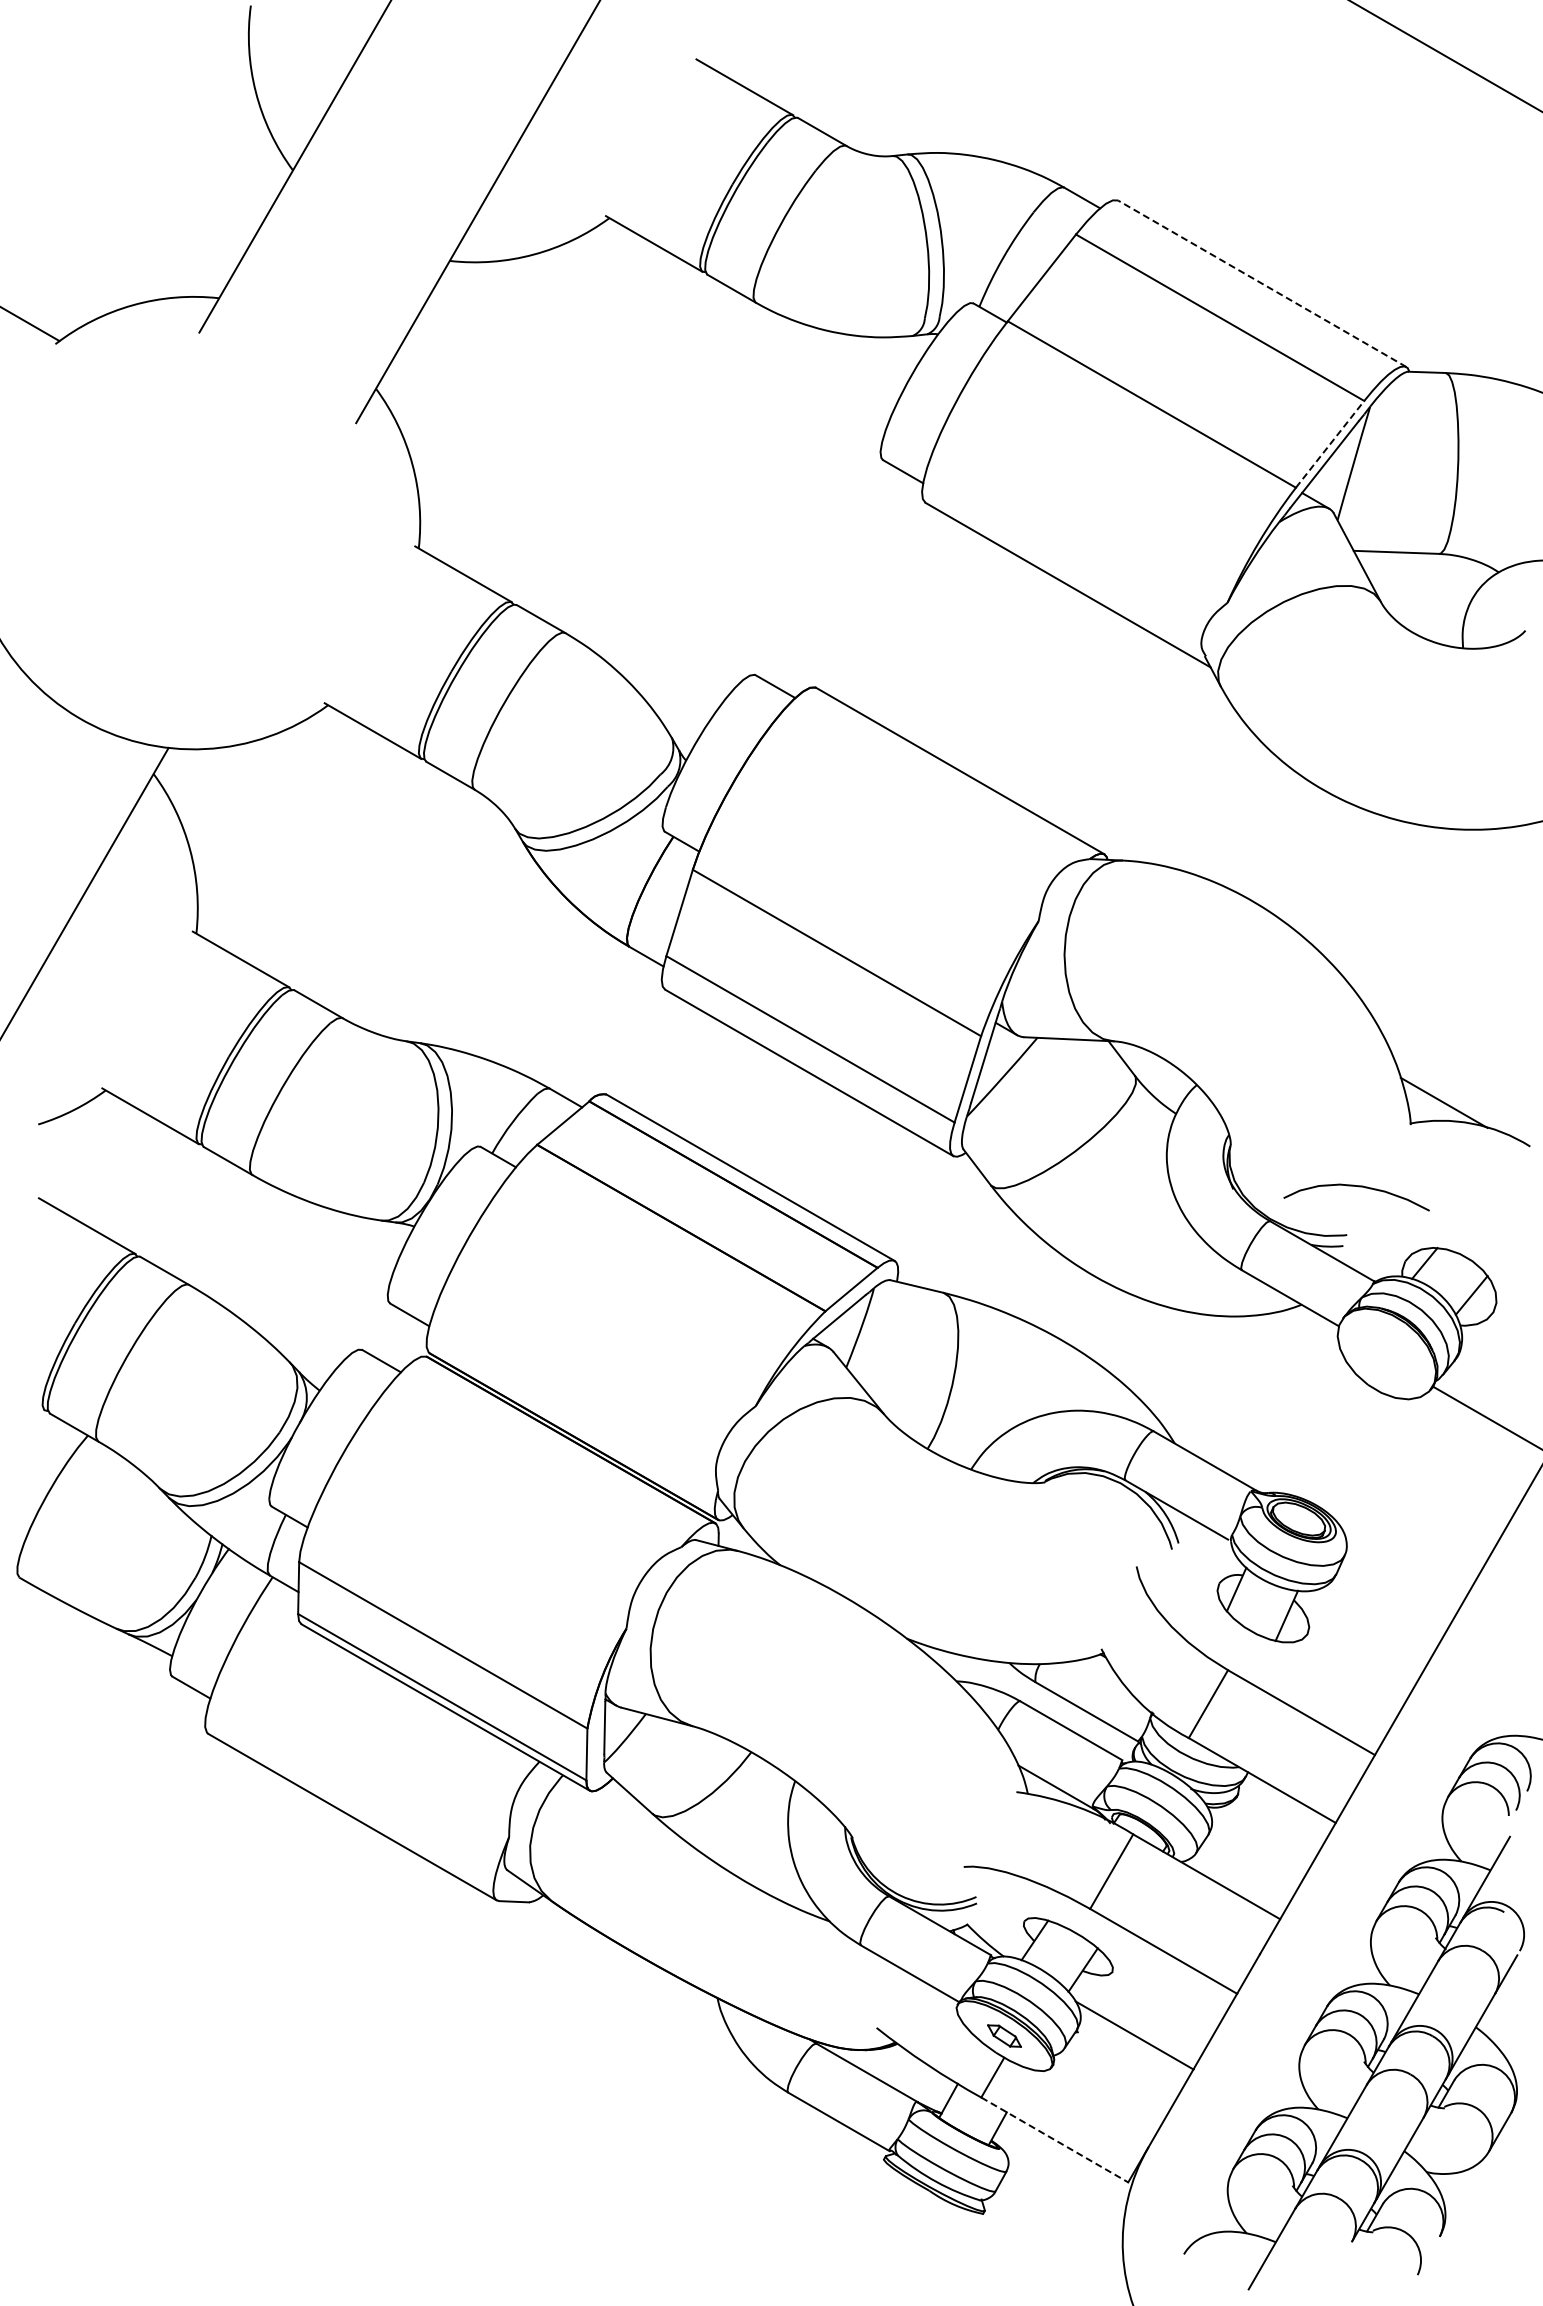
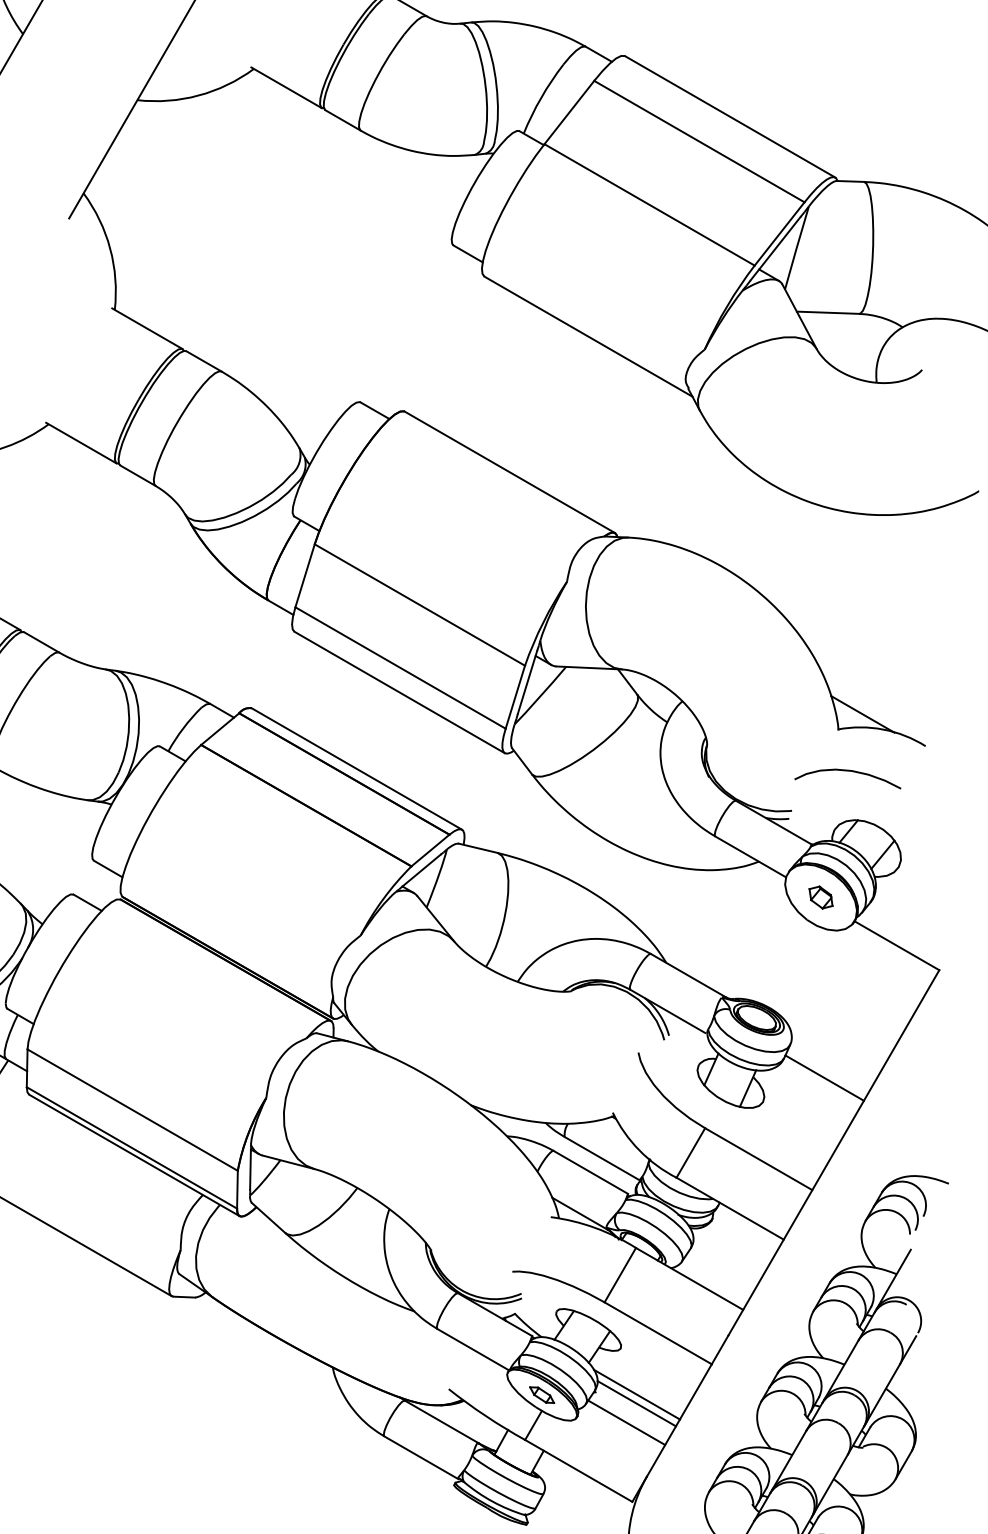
line: (1261, 283) -> (729, 116), dashed -> solid
line: (1330, 443) -> (779, 233), dashed -> solid
curve: (1358, 1187) -> (849, 771), moved
part: (1386, 1353) -> (820, 897), added
line: (1391, 1601) -> (824, 1078), added
line: (1134, 2047) -> (636, 1403), added
line: (1120, 2073) -> (626, 1422), added
line: (1054, 2139) -> (578, 1470), dashed -> solid

